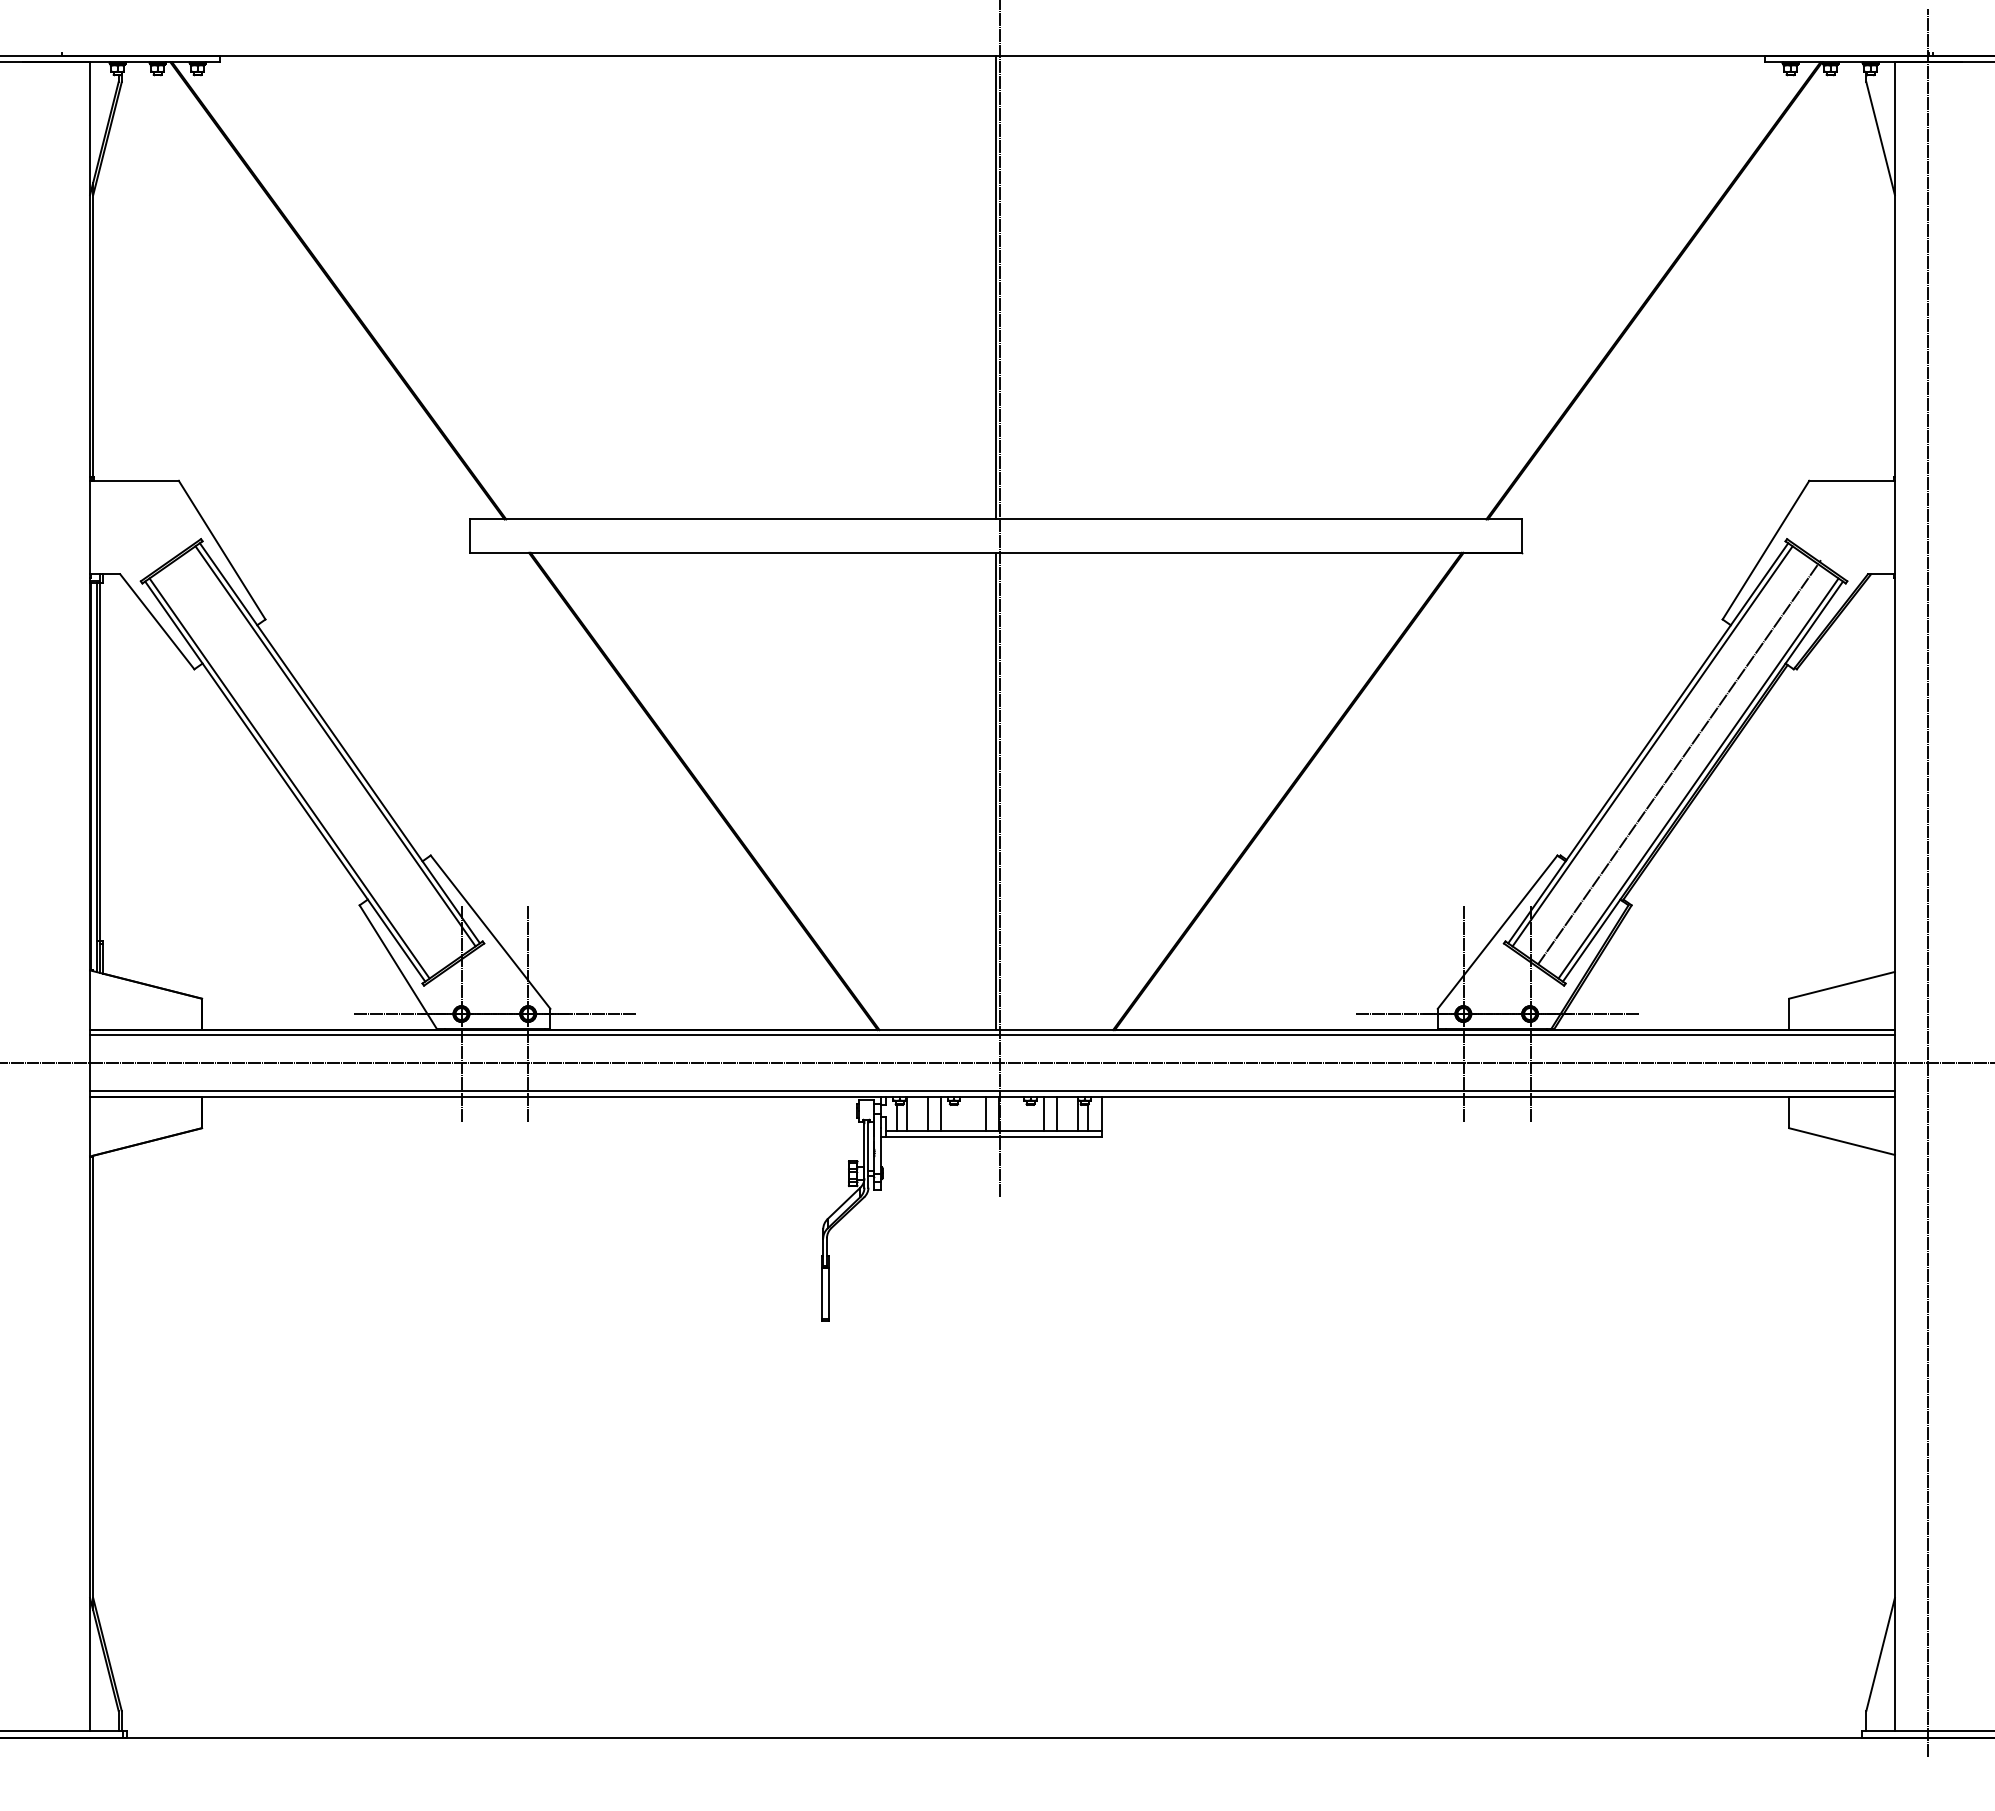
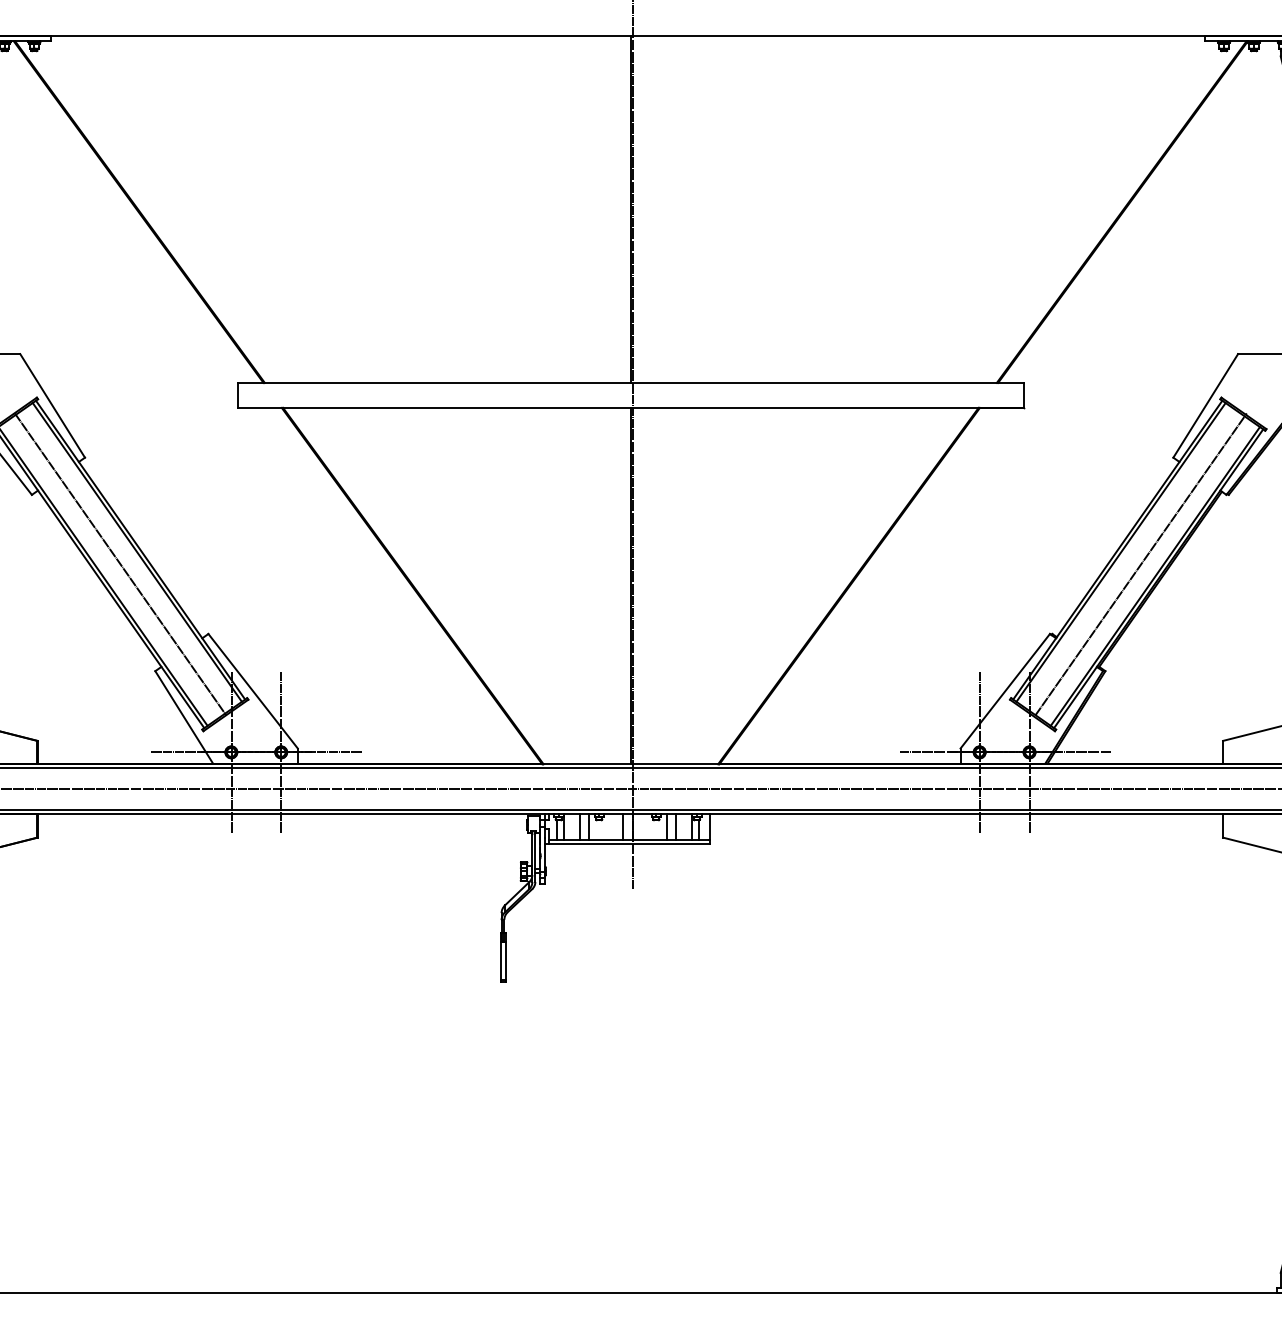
line: (312, 762) -> (120, 564), added

